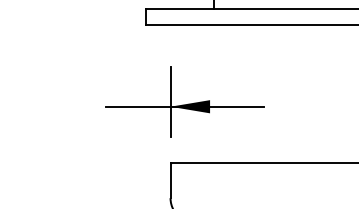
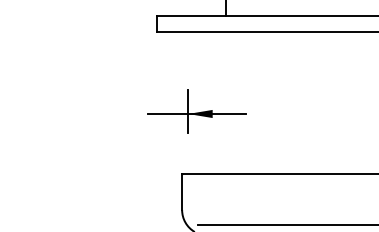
part: (185, 101) -> (197, 110), size x0.6

